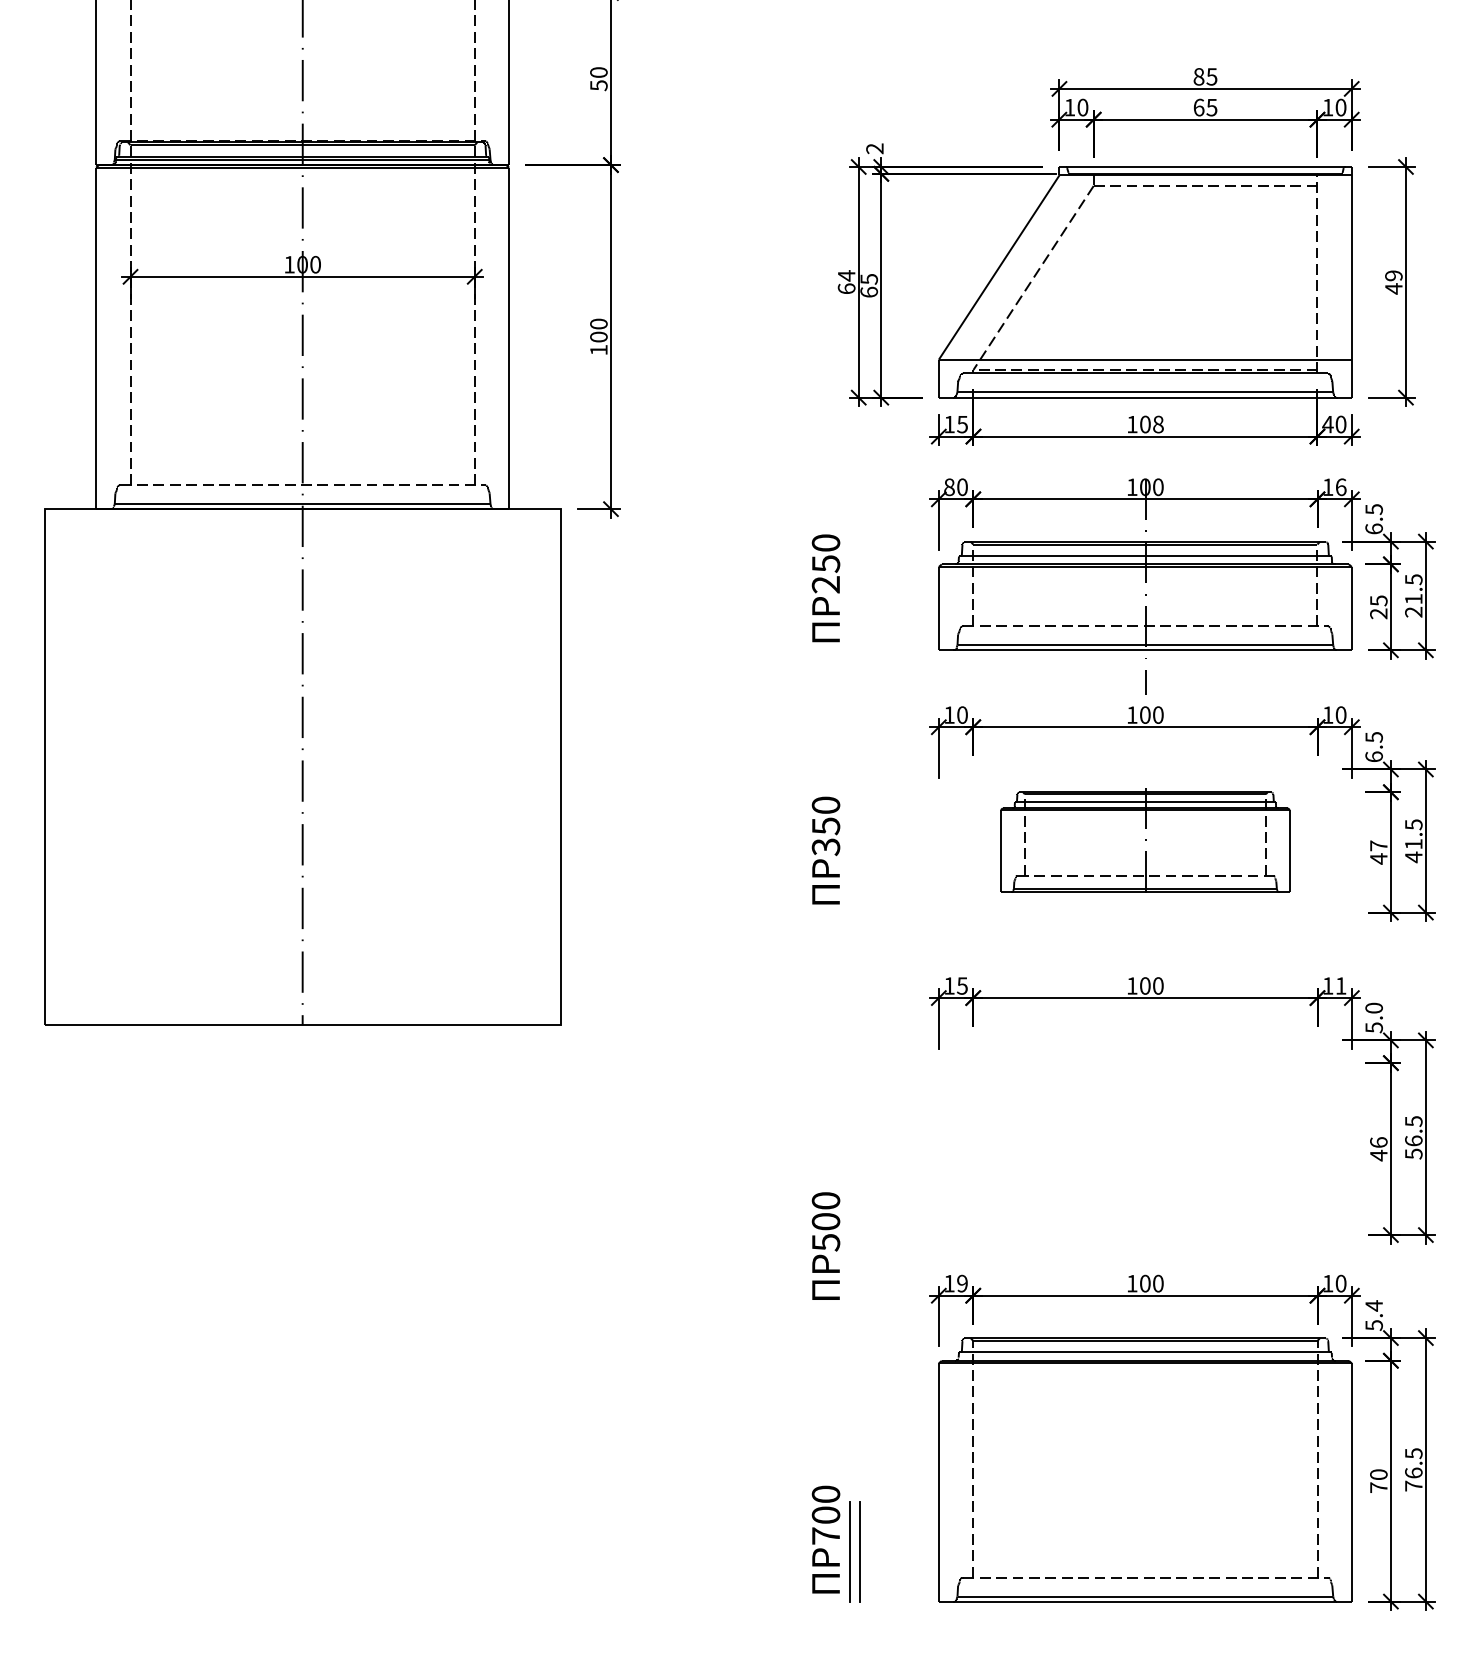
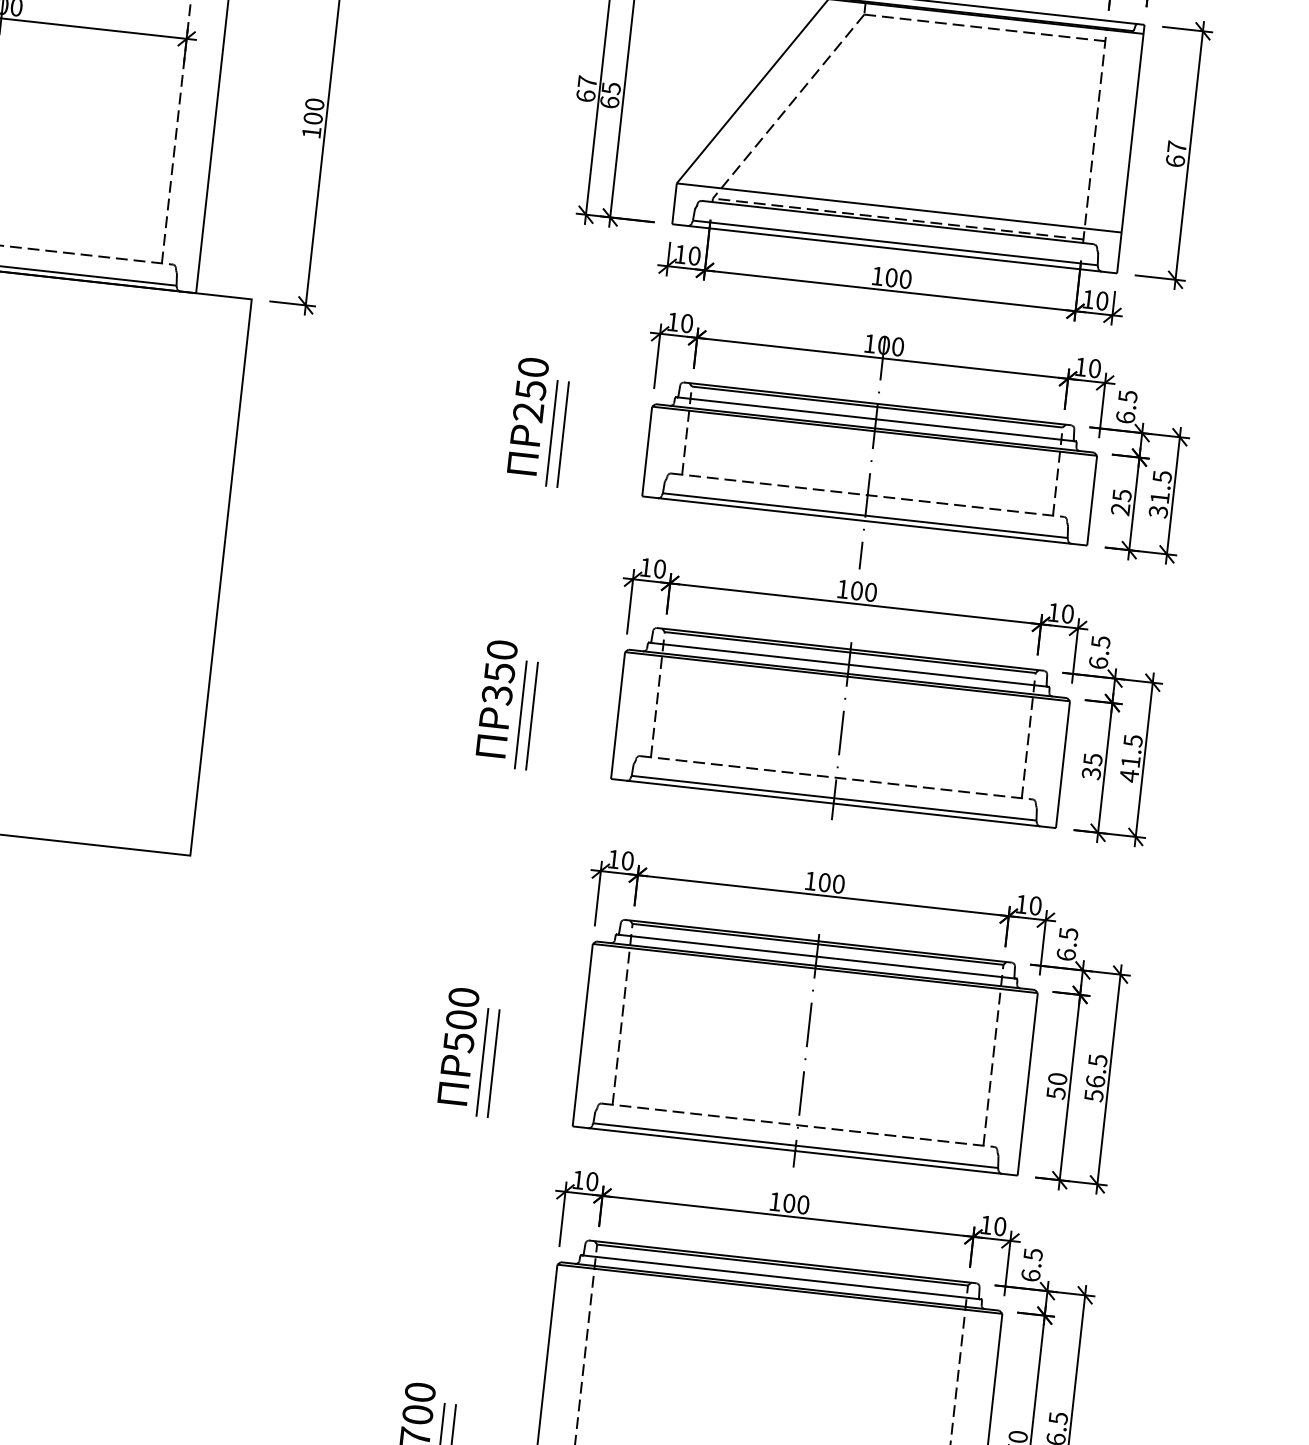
text: (846, 275) -> (587, 81), 64 -> 67
text: (1393, 282) -> (1175, 154), 49 -> 67
text: (962, 424) -> (694, 255), 15 -> 10
text: (1158, 424) -> (905, 279), 108 -> 100
text: (1327, 424) -> (1087, 299), 40 -> 10
text: (1340, 486) -> (1094, 367), 16 -> 10
text: (949, 487) -> (673, 322), 80 -> 10
line: (849, 601) -> (551, 433), added
line: (860, 601) -> (563, 434), added
text: (1413, 611) -> (1158, 511), 21.5 -> 31.5
part: (1145, 845) -> (841, 731), size x1.43
text: (1378, 852) -> (1091, 766), 47 -> 35
line: (849, 862) -> (520, 714), added
line: (860, 862) -> (532, 715), added
text: (961, 985) -> (626, 860), 15 -> 10
text: (1340, 985) -> (1035, 905), 11 -> 10
text: (1373, 1017) -> (1066, 943), 5.0 -> 6.5
part: (1145, 1141) -> (806, 1050), added
text: (1378, 1149) -> (1056, 1086), 46 -> 50
line: (849, 1185) -> (482, 1062), added
line: (860, 1185) -> (494, 1063), added
text: (825, 1245) -> (458, 1045), moved
text: (962, 1283) -> (592, 1181), 19 -> 10
text: (1373, 1315) -> (1031, 1264), 5.4 -> 6.5

